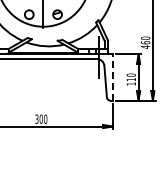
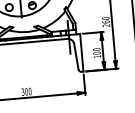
text: (145, 46) -> (106, 25), 460 -> 260
line: (112, 77) -> (81, 52), dashed -> solid
text: (130, 79) -> (96, 53), 110 -> 100

